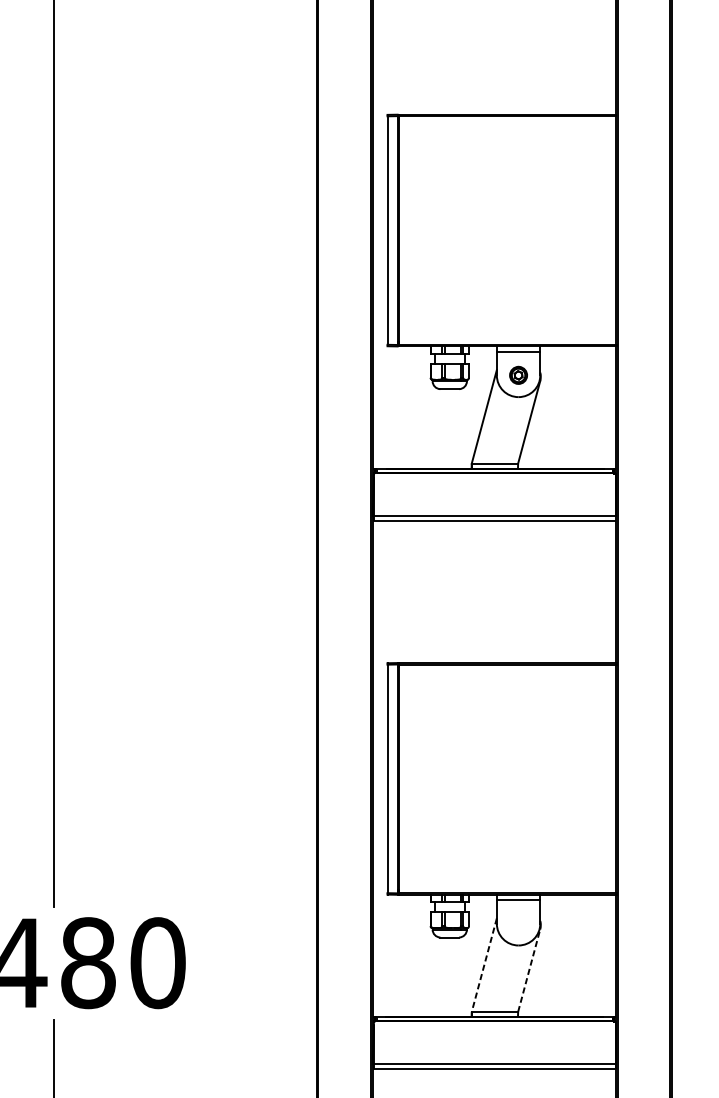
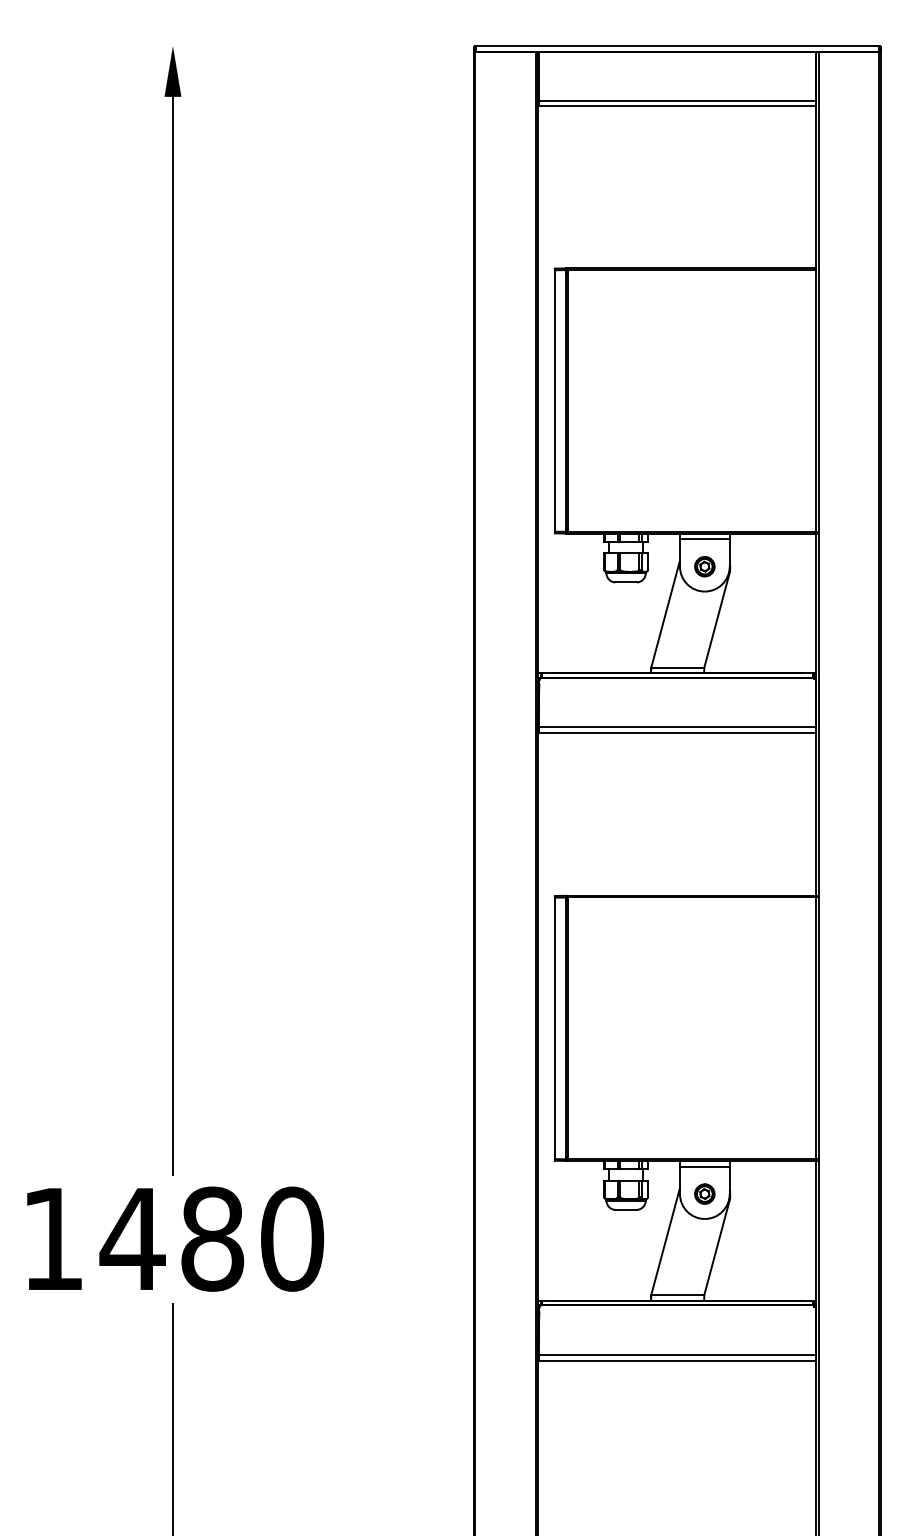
part: (518, 923) -> (704, 1193), added
line: (484, 965) -> (665, 1241), dashed -> solid
line: (528, 970) -> (716, 1247), dashed -> solid

